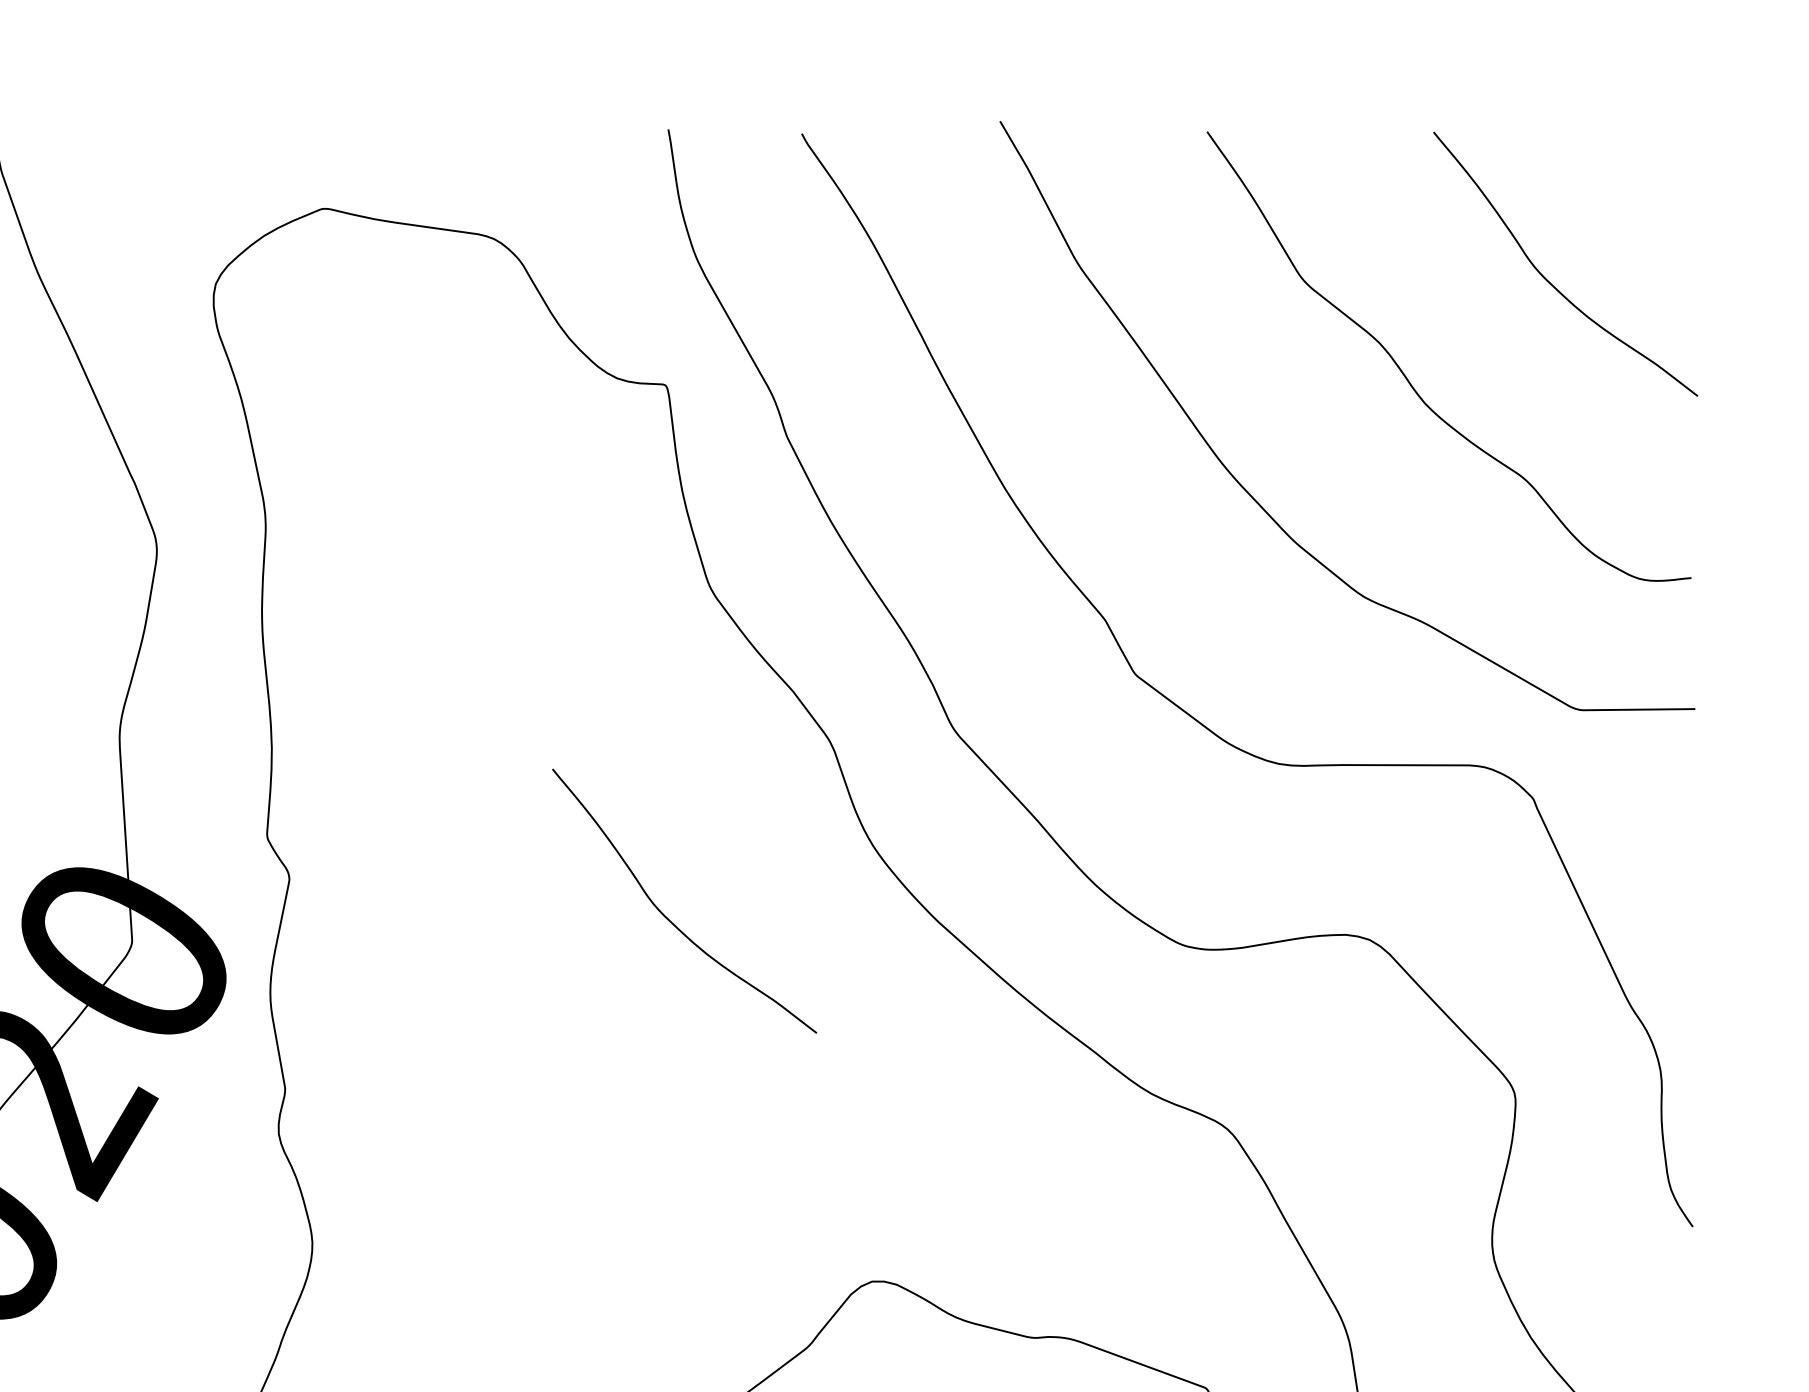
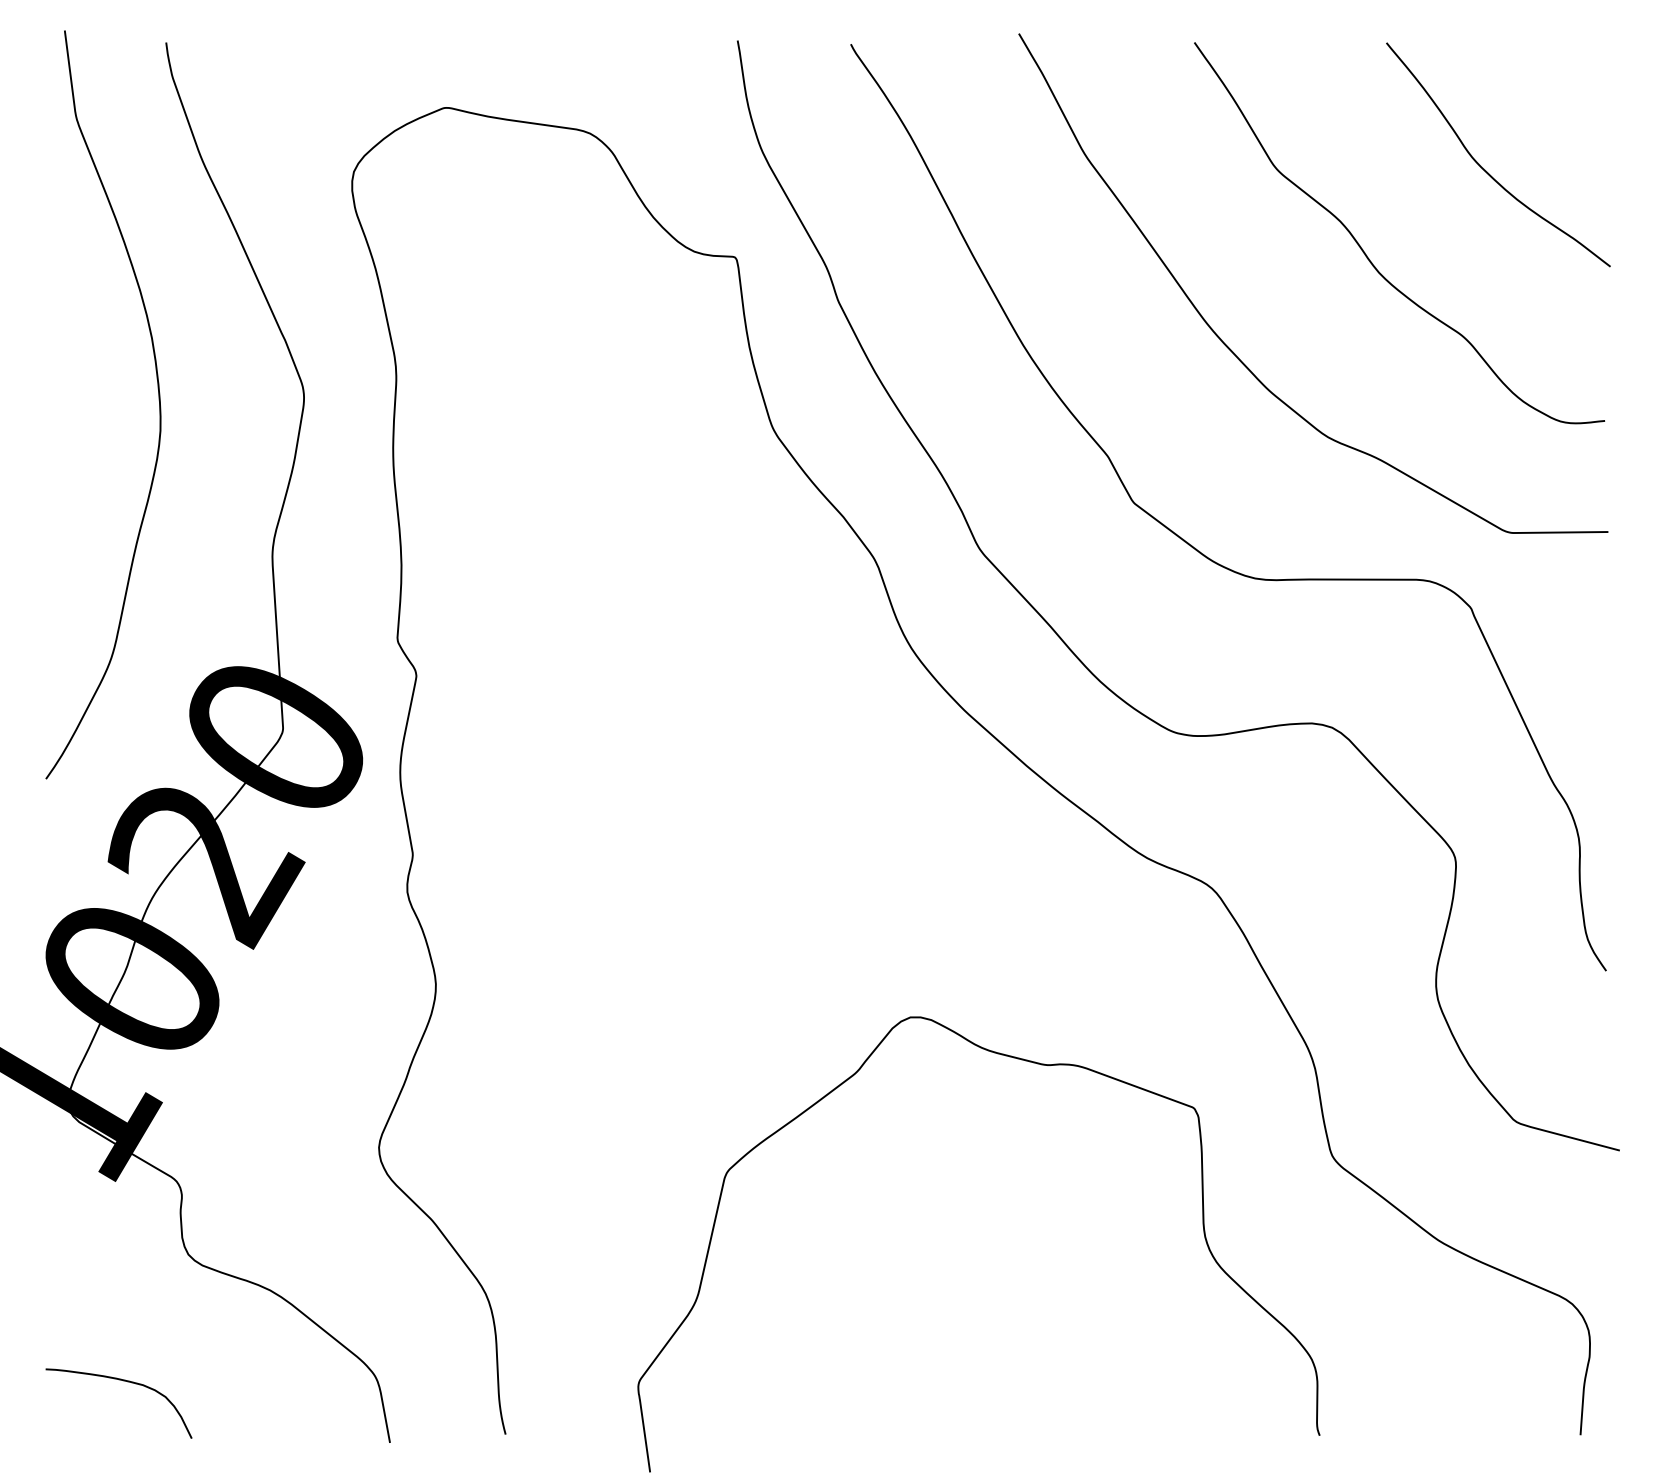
curve: (668, 917) -> (737, 708), removed

